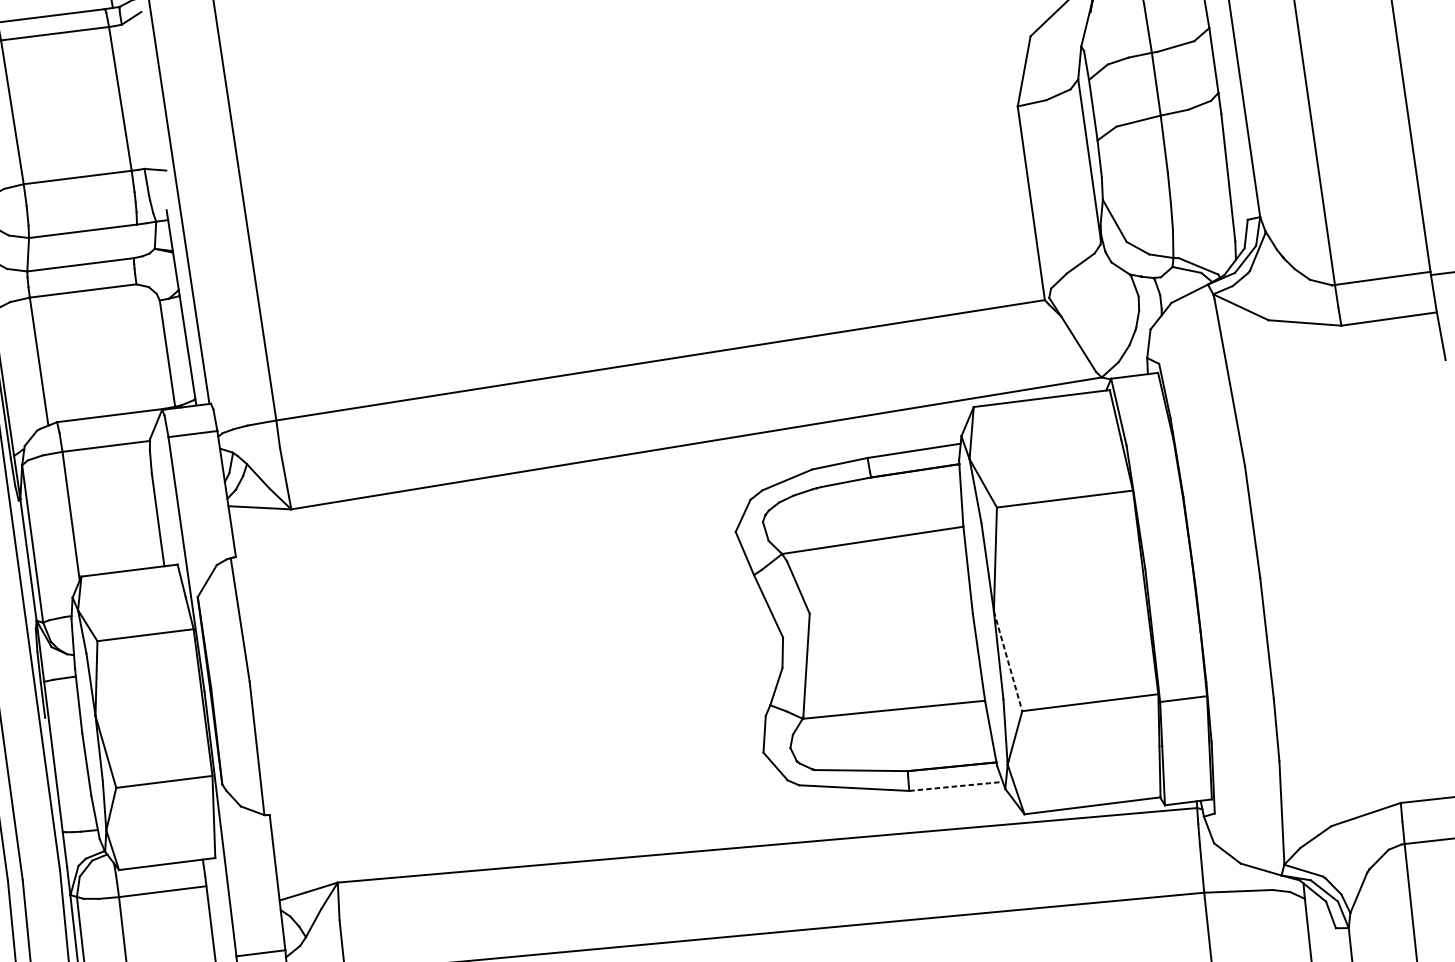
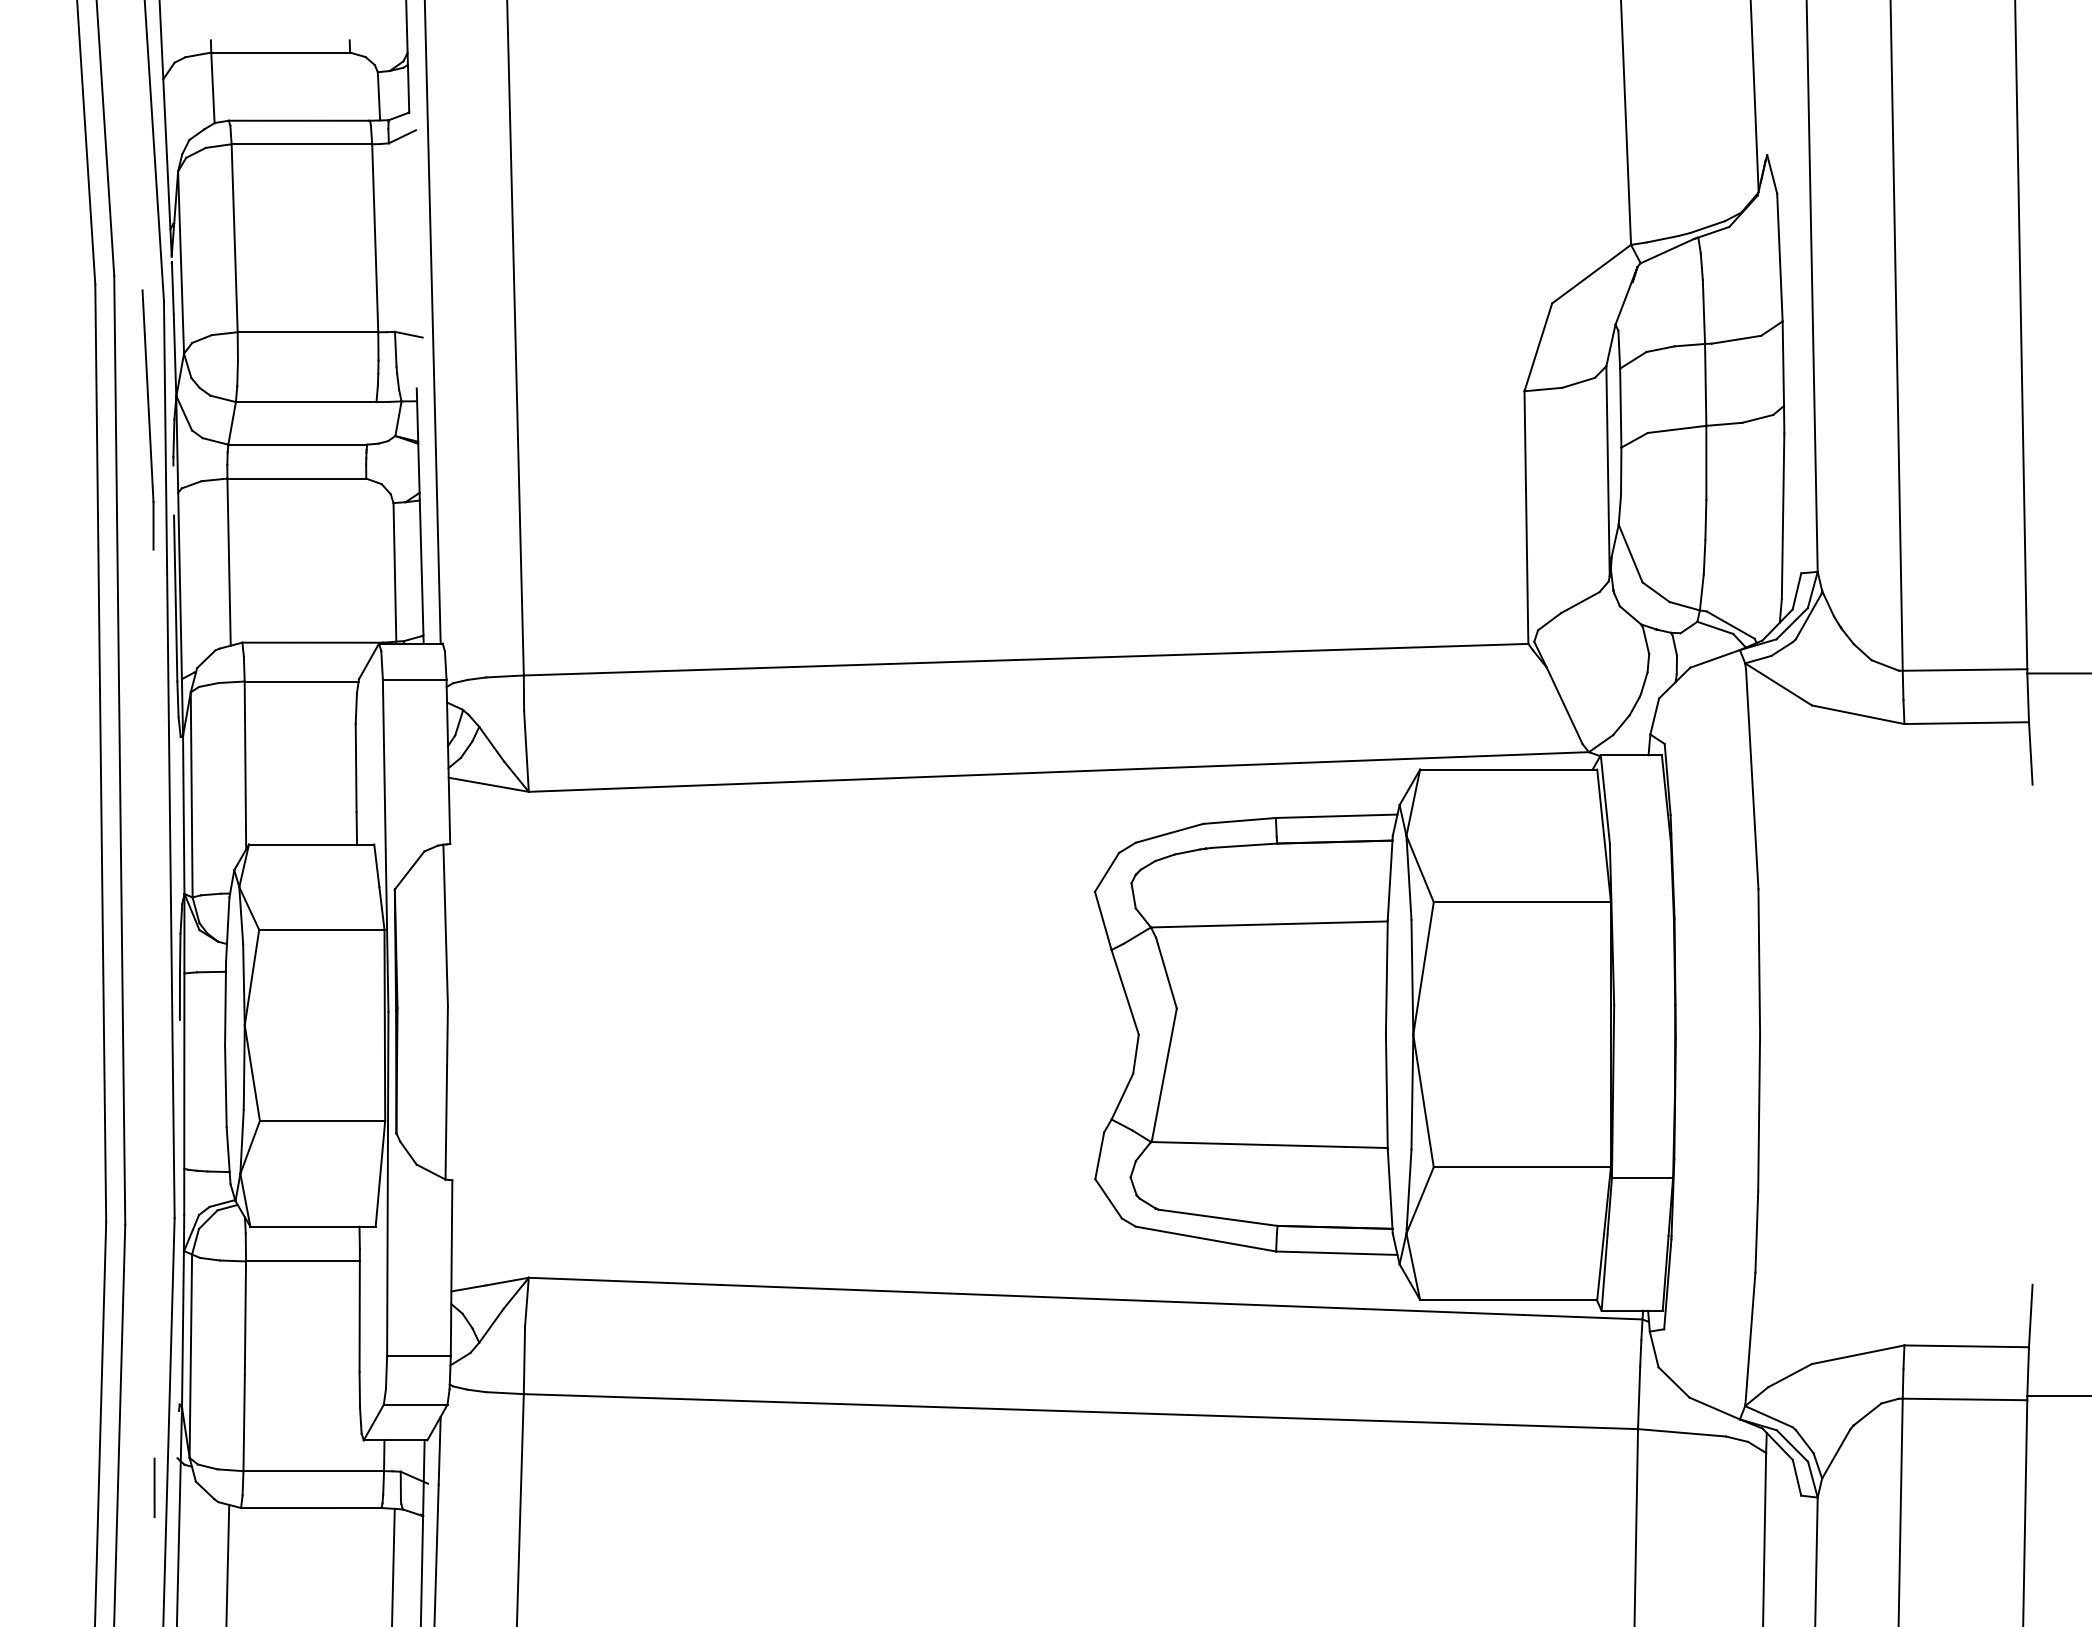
line: (1008, 661) -> (1423, 1101), dashed -> solid
line: (955, 786) -> (1336, 1253), dashed -> solid

